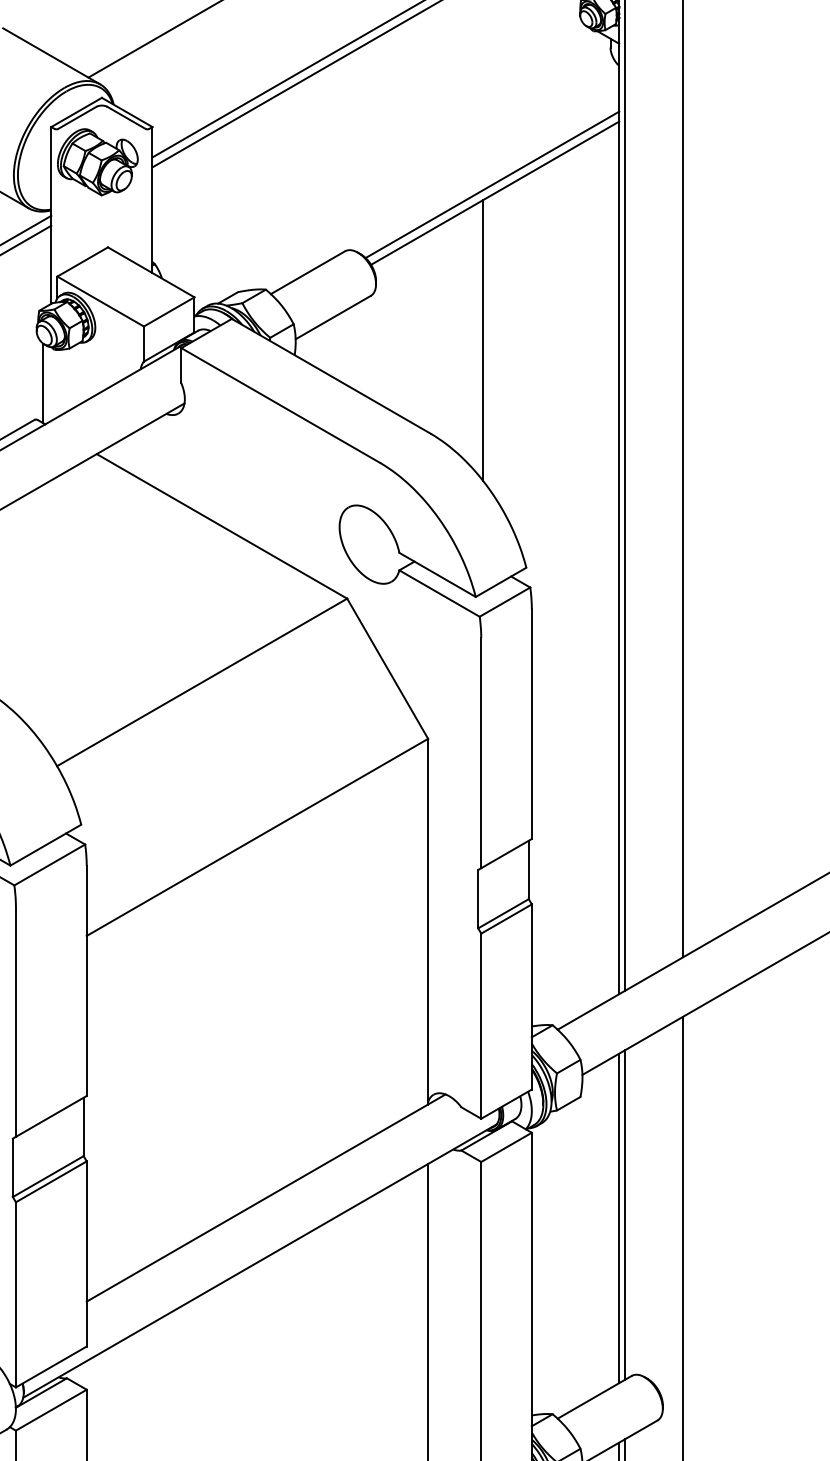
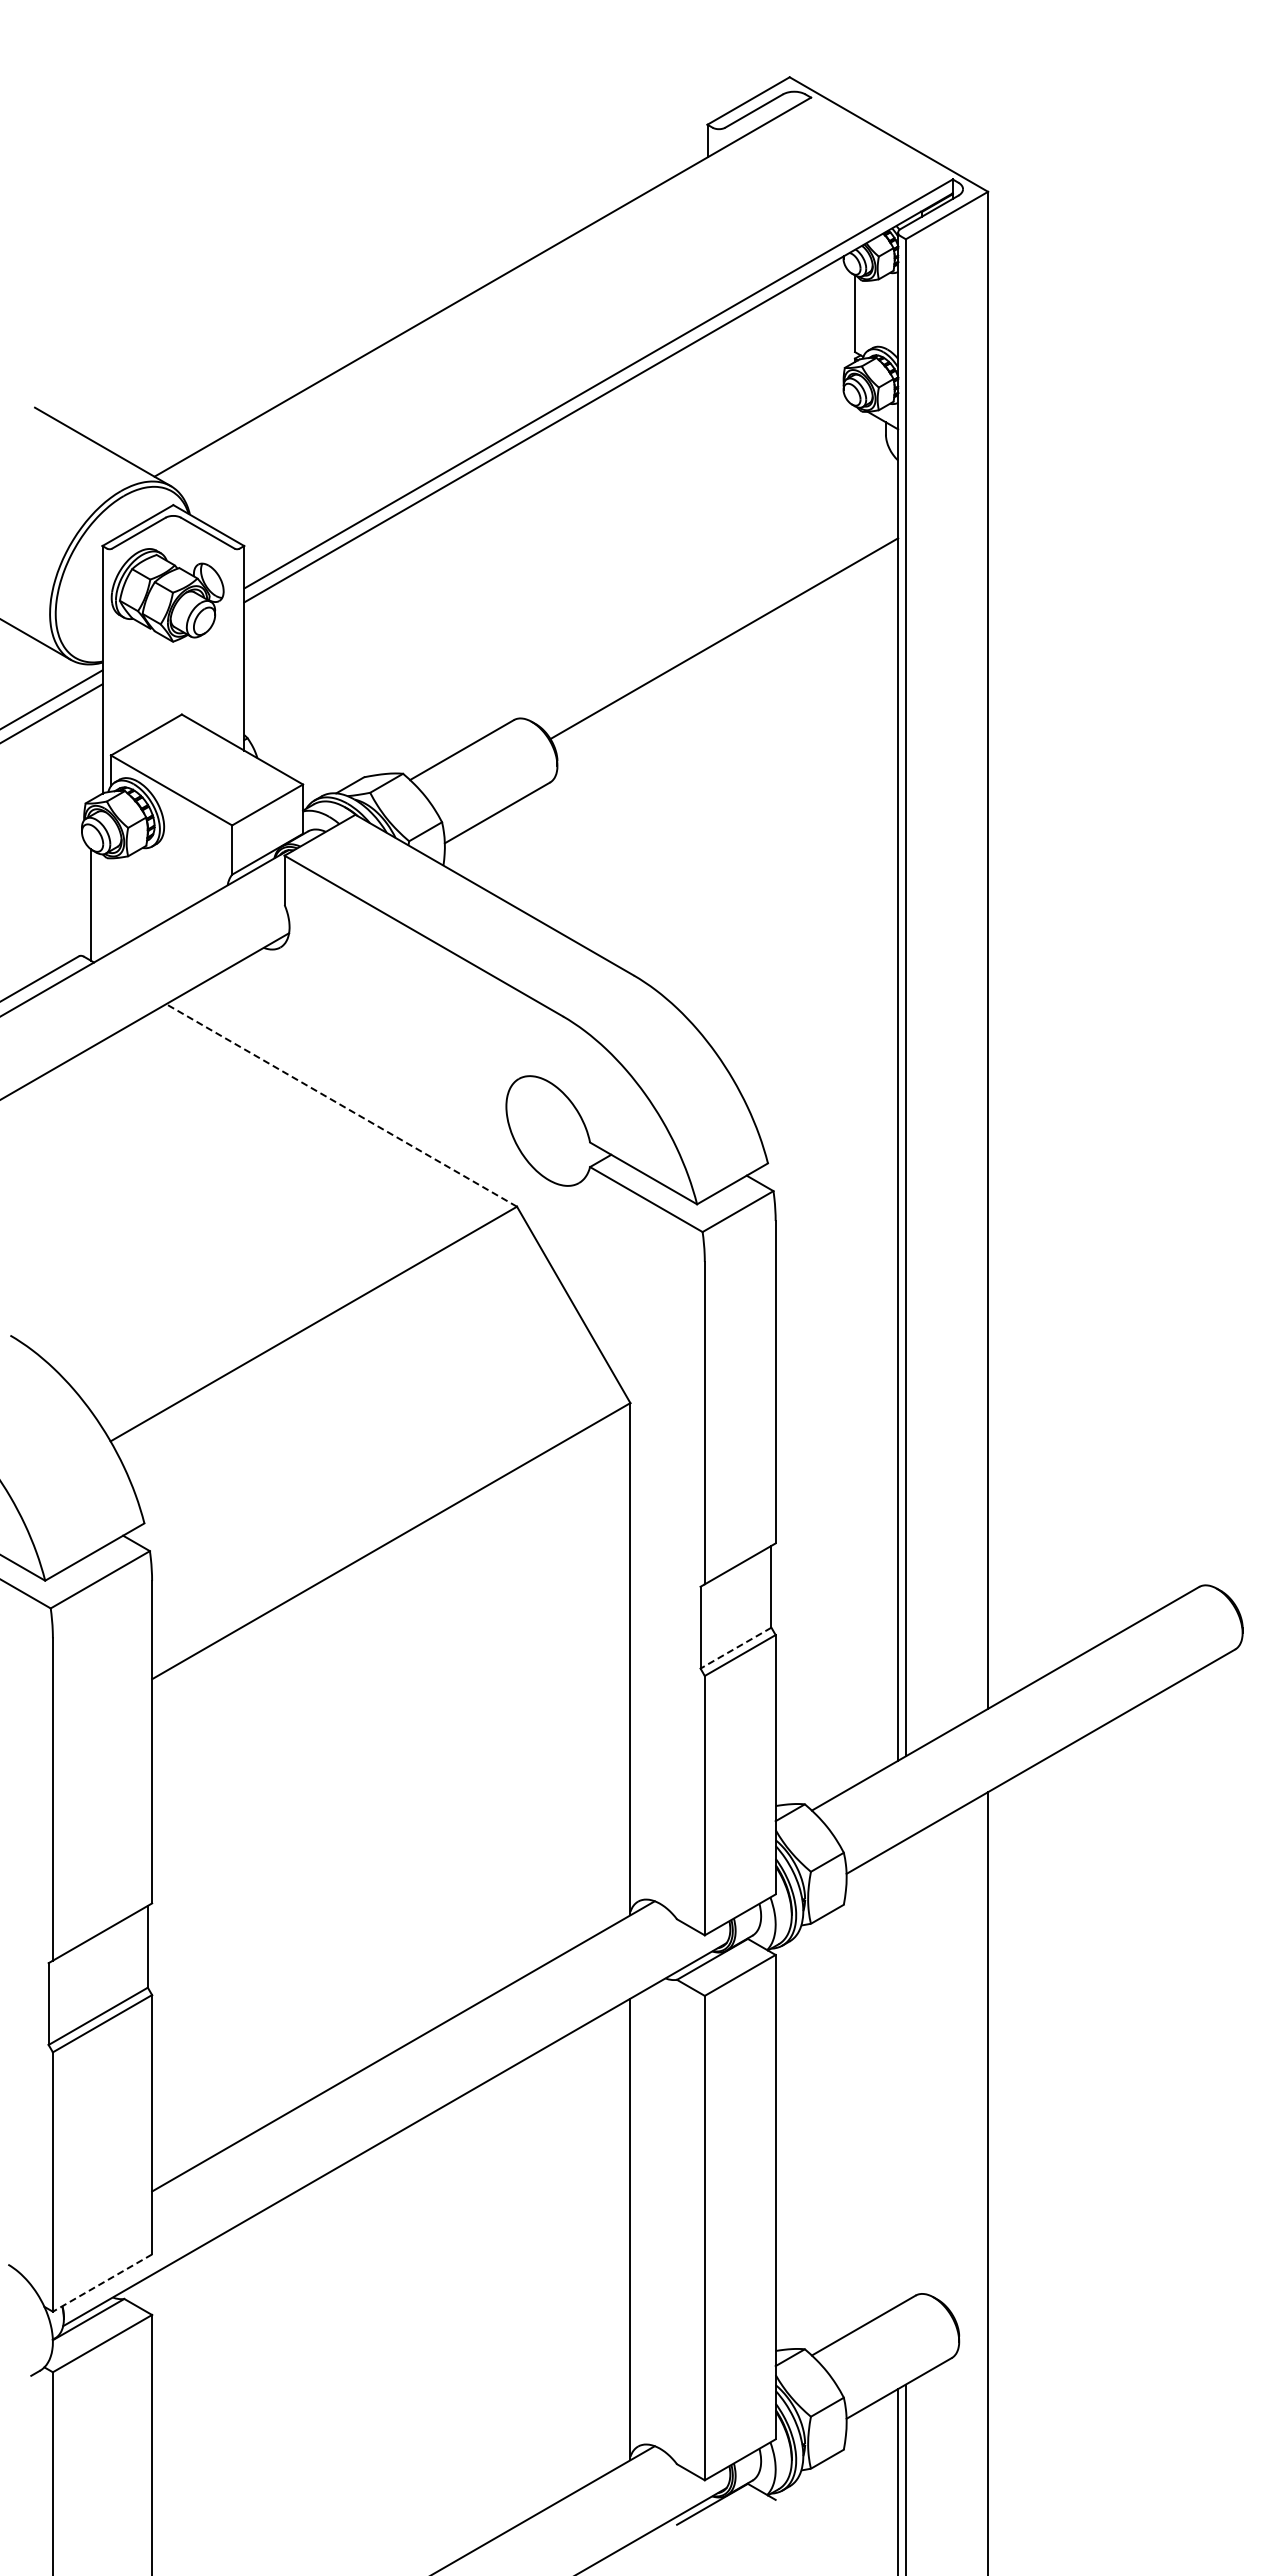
line: (492, 184) -> (720, 626), removed
line: (483, 340) -> (707, 844), removed
line: (221, 526) -> (341, 1105), solid -> dashed
line: (503, 914) -> (735, 1648), solid -> dashed
line: (624, 1215) -> (905, 2070), removed
line: (619, 1218) -> (898, 2074), removed
line: (51, 1367) -> (102, 2283), solid -> dashed

